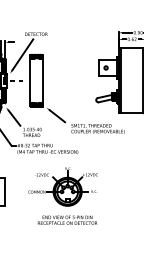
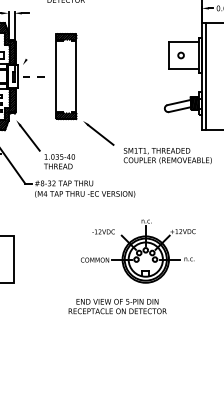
line: (22, 54) -> (43, 33), removed
part: (62, 186) -> (137, 250), moved

